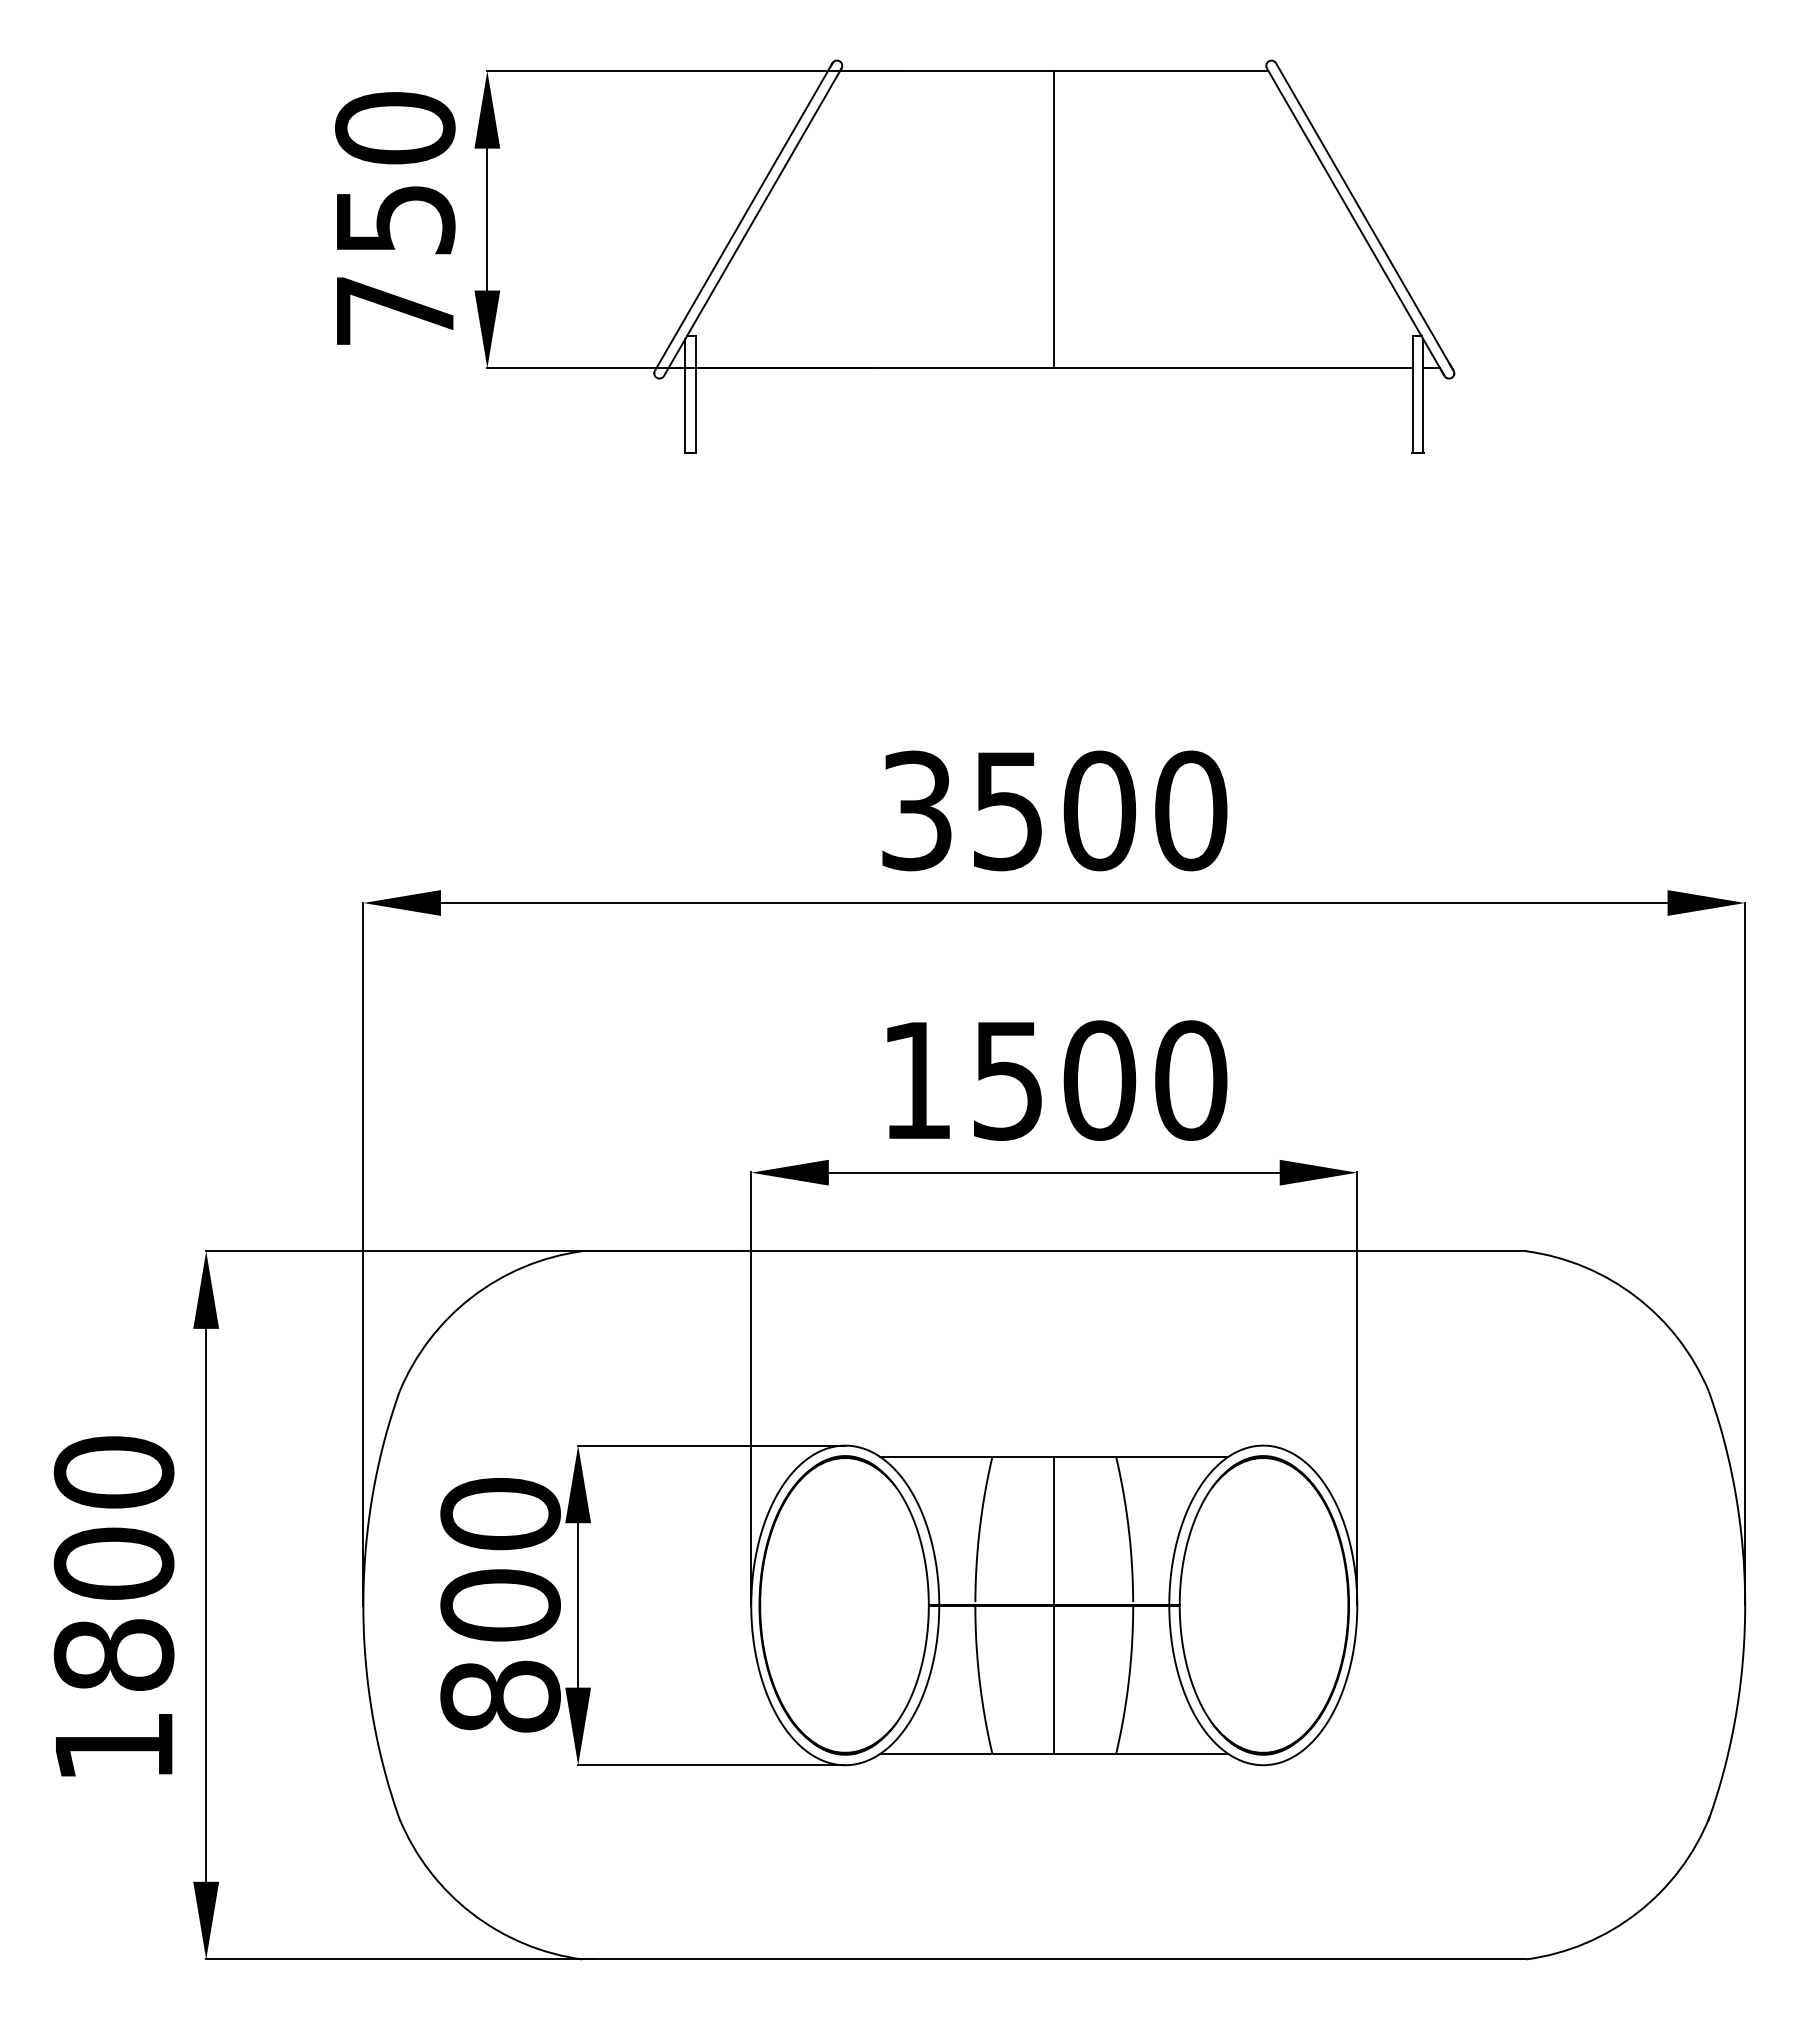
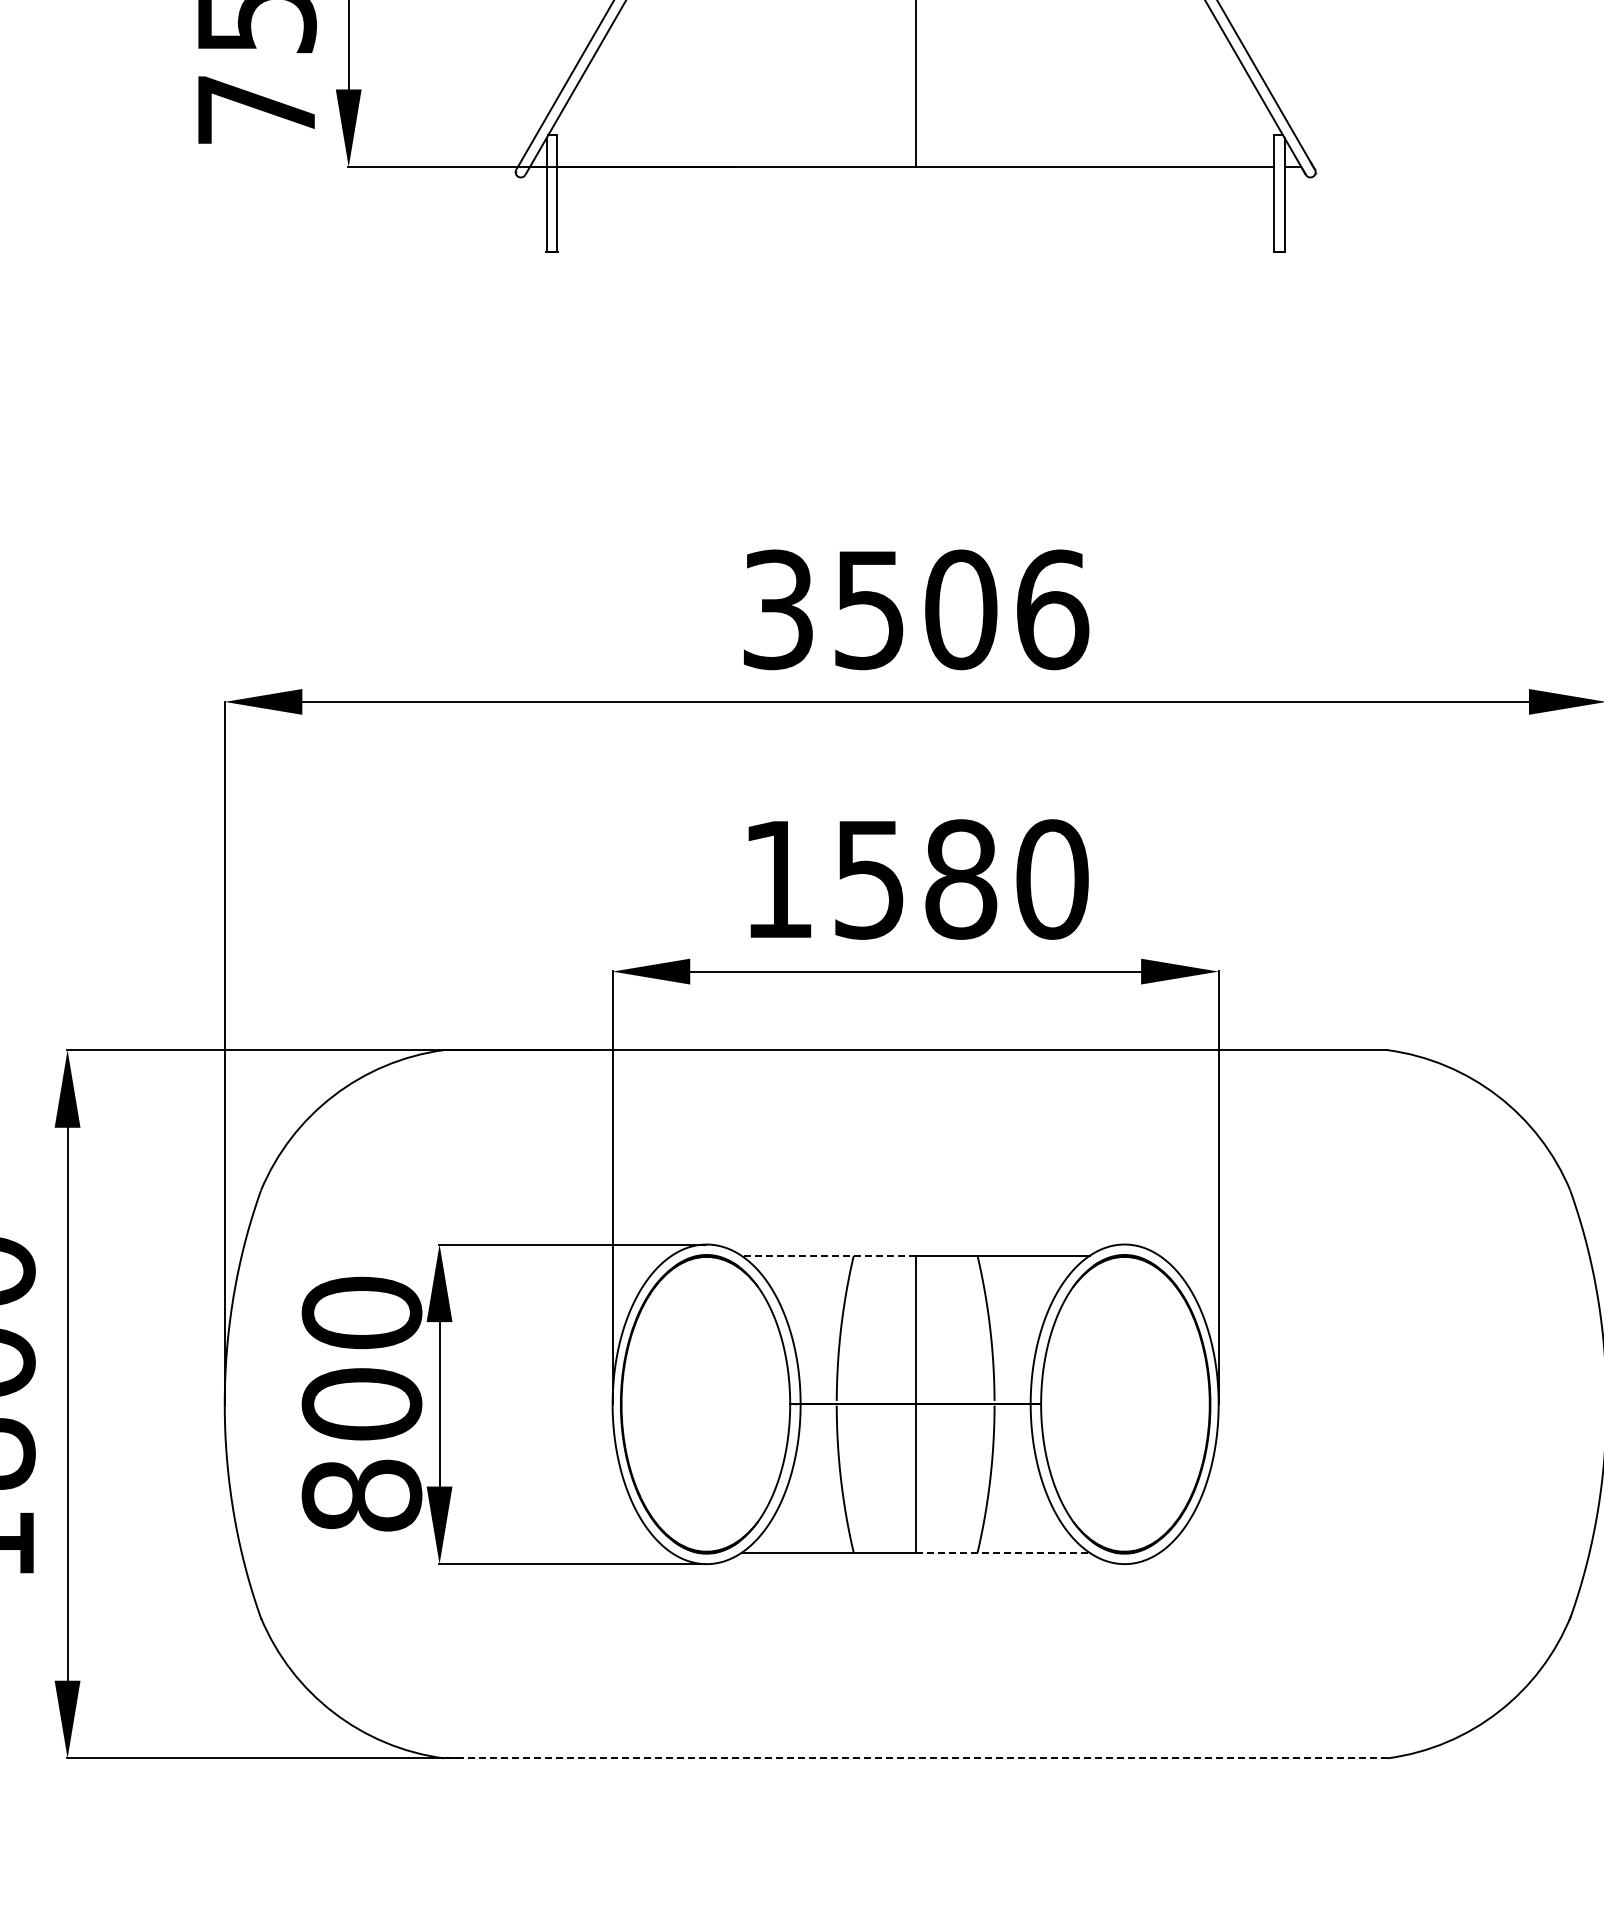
text: (1191, 810) -> (1052, 609), 3500 -> 3506
text: (1099, 1080) -> (960, 879), 1500 -> 1580
line: (966, 1456) -> (827, 1255), solid -> dashed
line: (1141, 1753) -> (1002, 1552), solid -> dashed
line: (1053, 1959) -> (914, 1758), solid -> dashed

